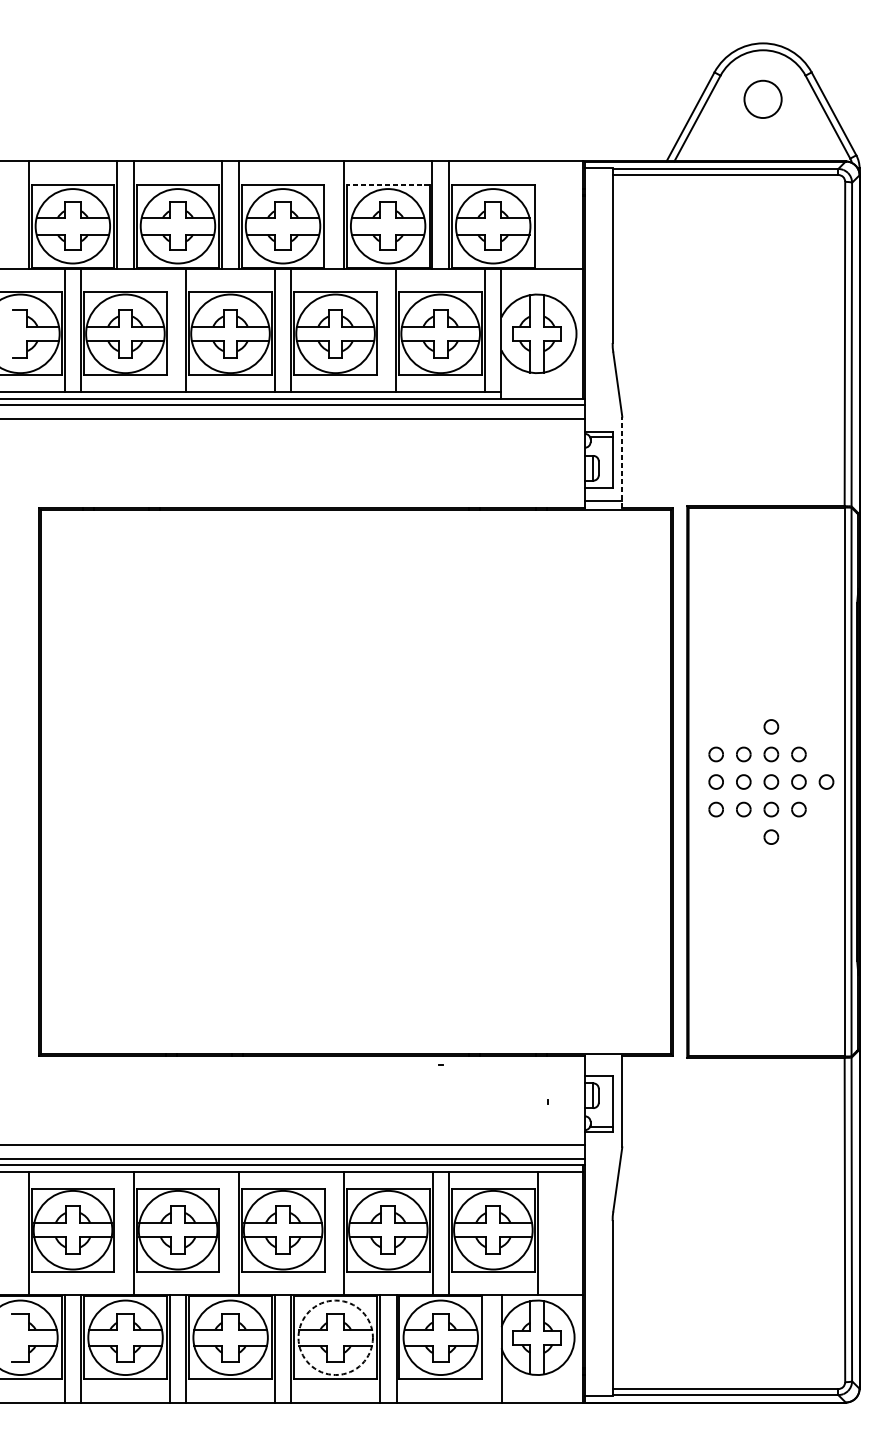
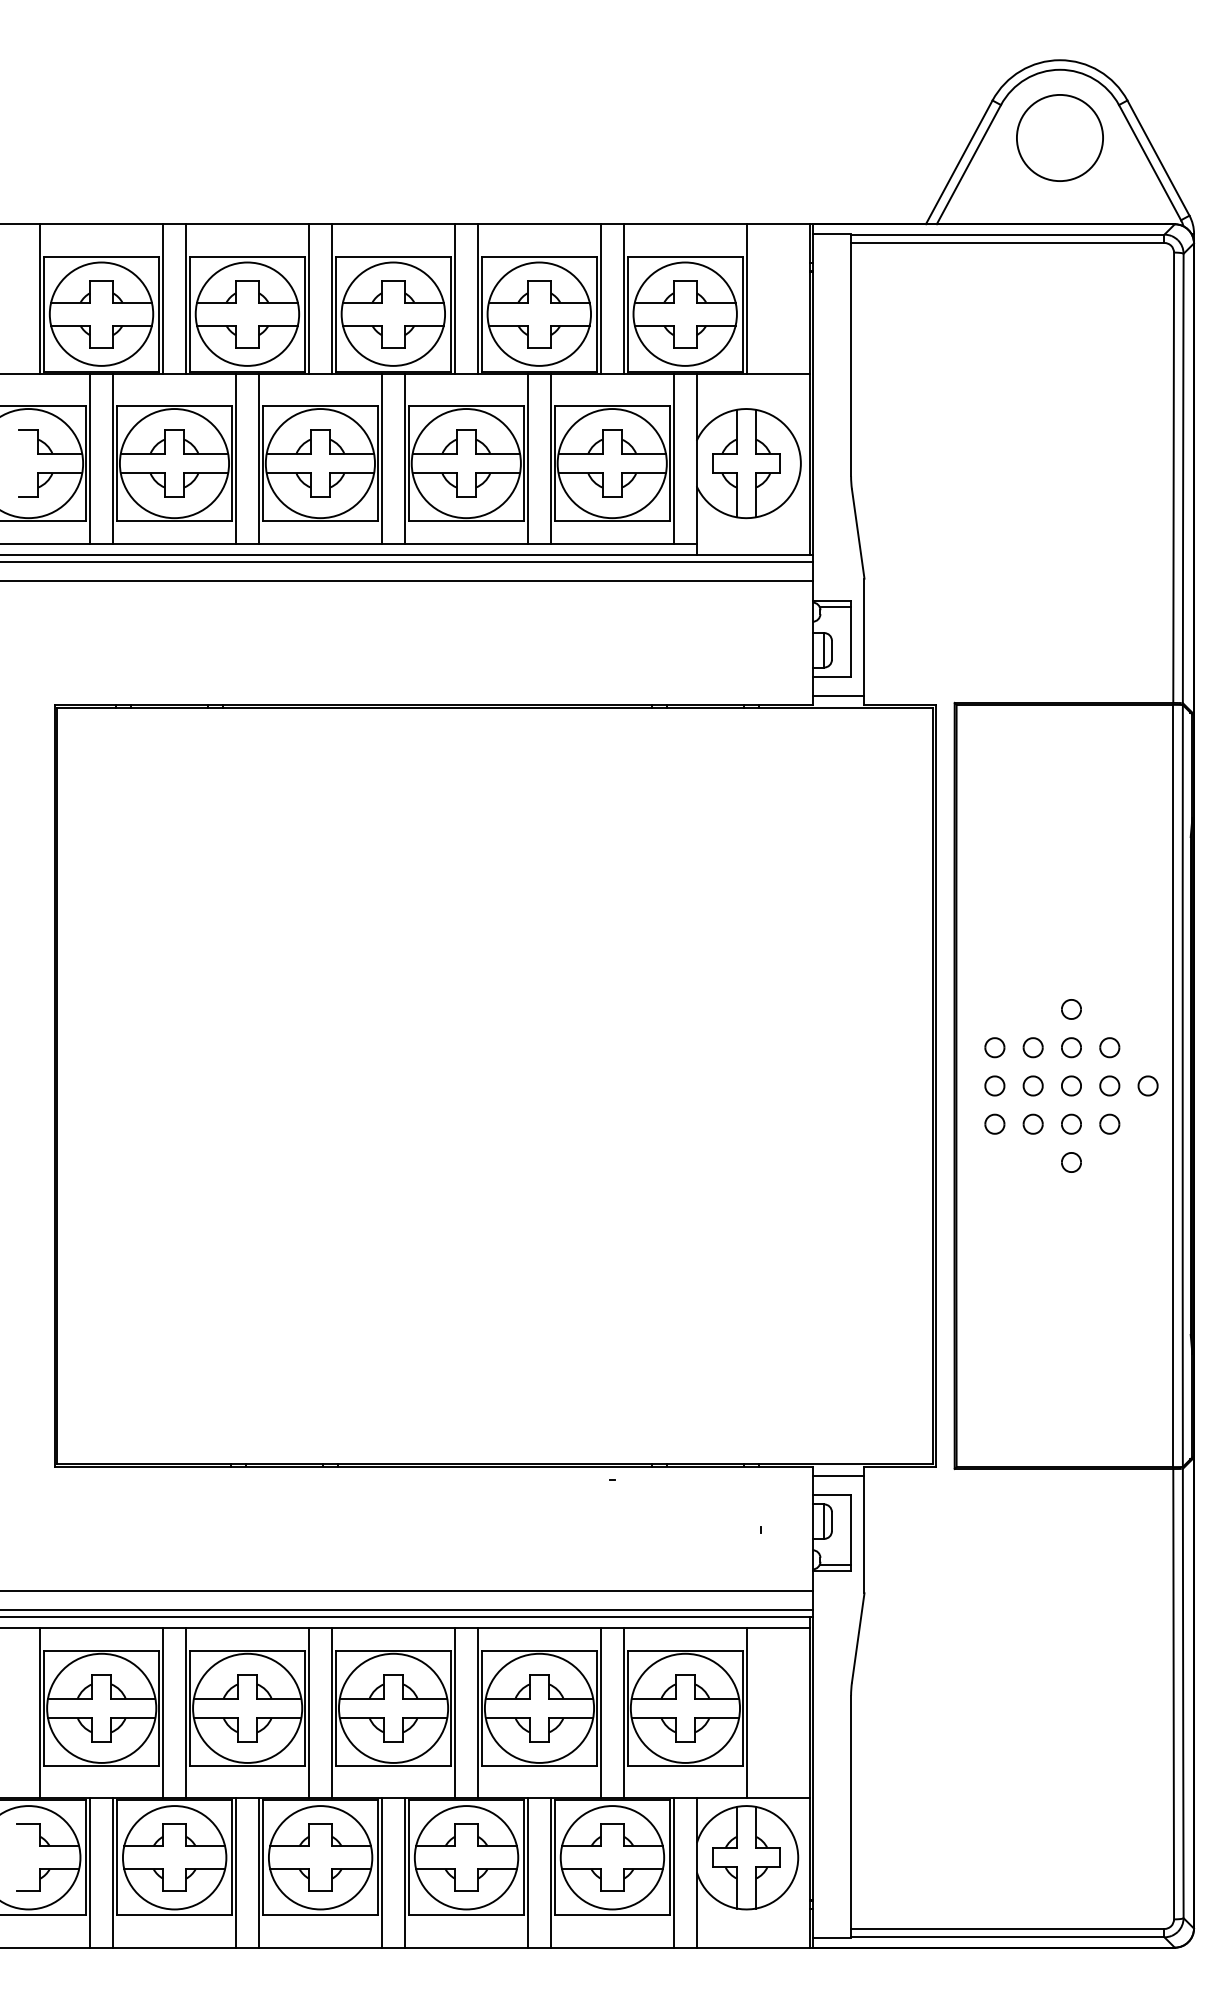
circle: (762, 99) -> (1059, 137), size x1.67
line: (387, 184) -> (538, 256), dashed -> solid
line: (327, 214) -> (454, 298), added
line: (537, 214) -> (746, 298), added
line: (169, 330) -> (235, 458), added
line: (379, 330) -> (527, 458), added
line: (622, 461) -> (864, 641), dashed -> solid
line: (603, 1062) -> (838, 1475), added
line: (117, 1233) -> (163, 1712), added
line: (222, 1233) -> (309, 1712), added
line: (327, 1233) -> (455, 1712), added
circle: (335, 1337) -> (466, 1857), dashed -> solid
line: (484, 1348) -> (673, 1872), added

